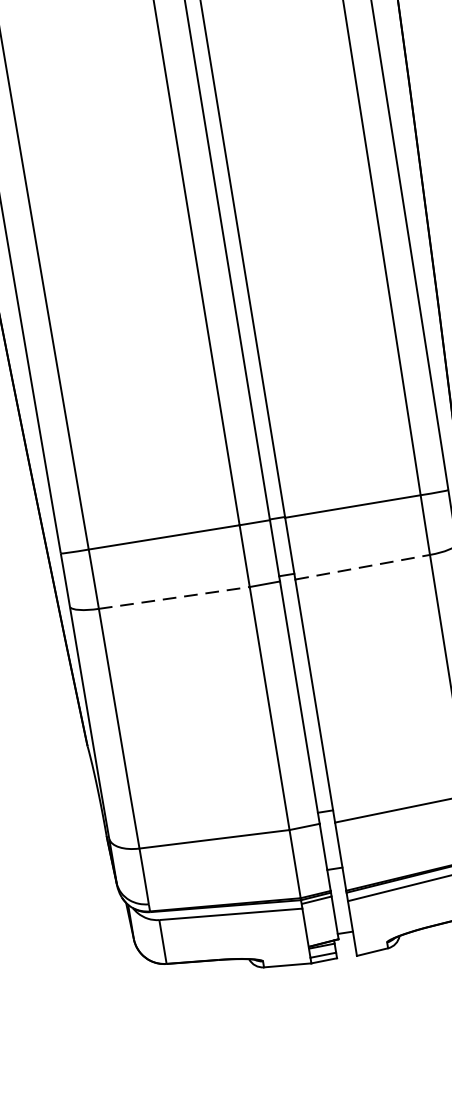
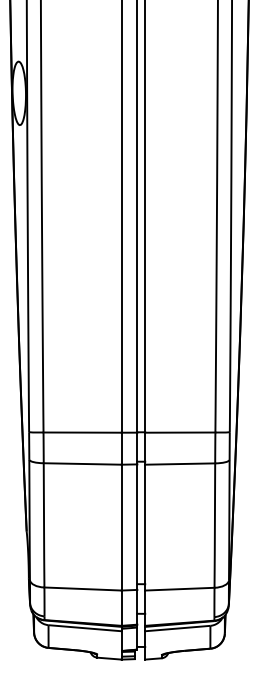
line: (363, 568) -> (180, 464), dashed -> solid
line: (173, 597) -> (82, 463), dashed -> solid

